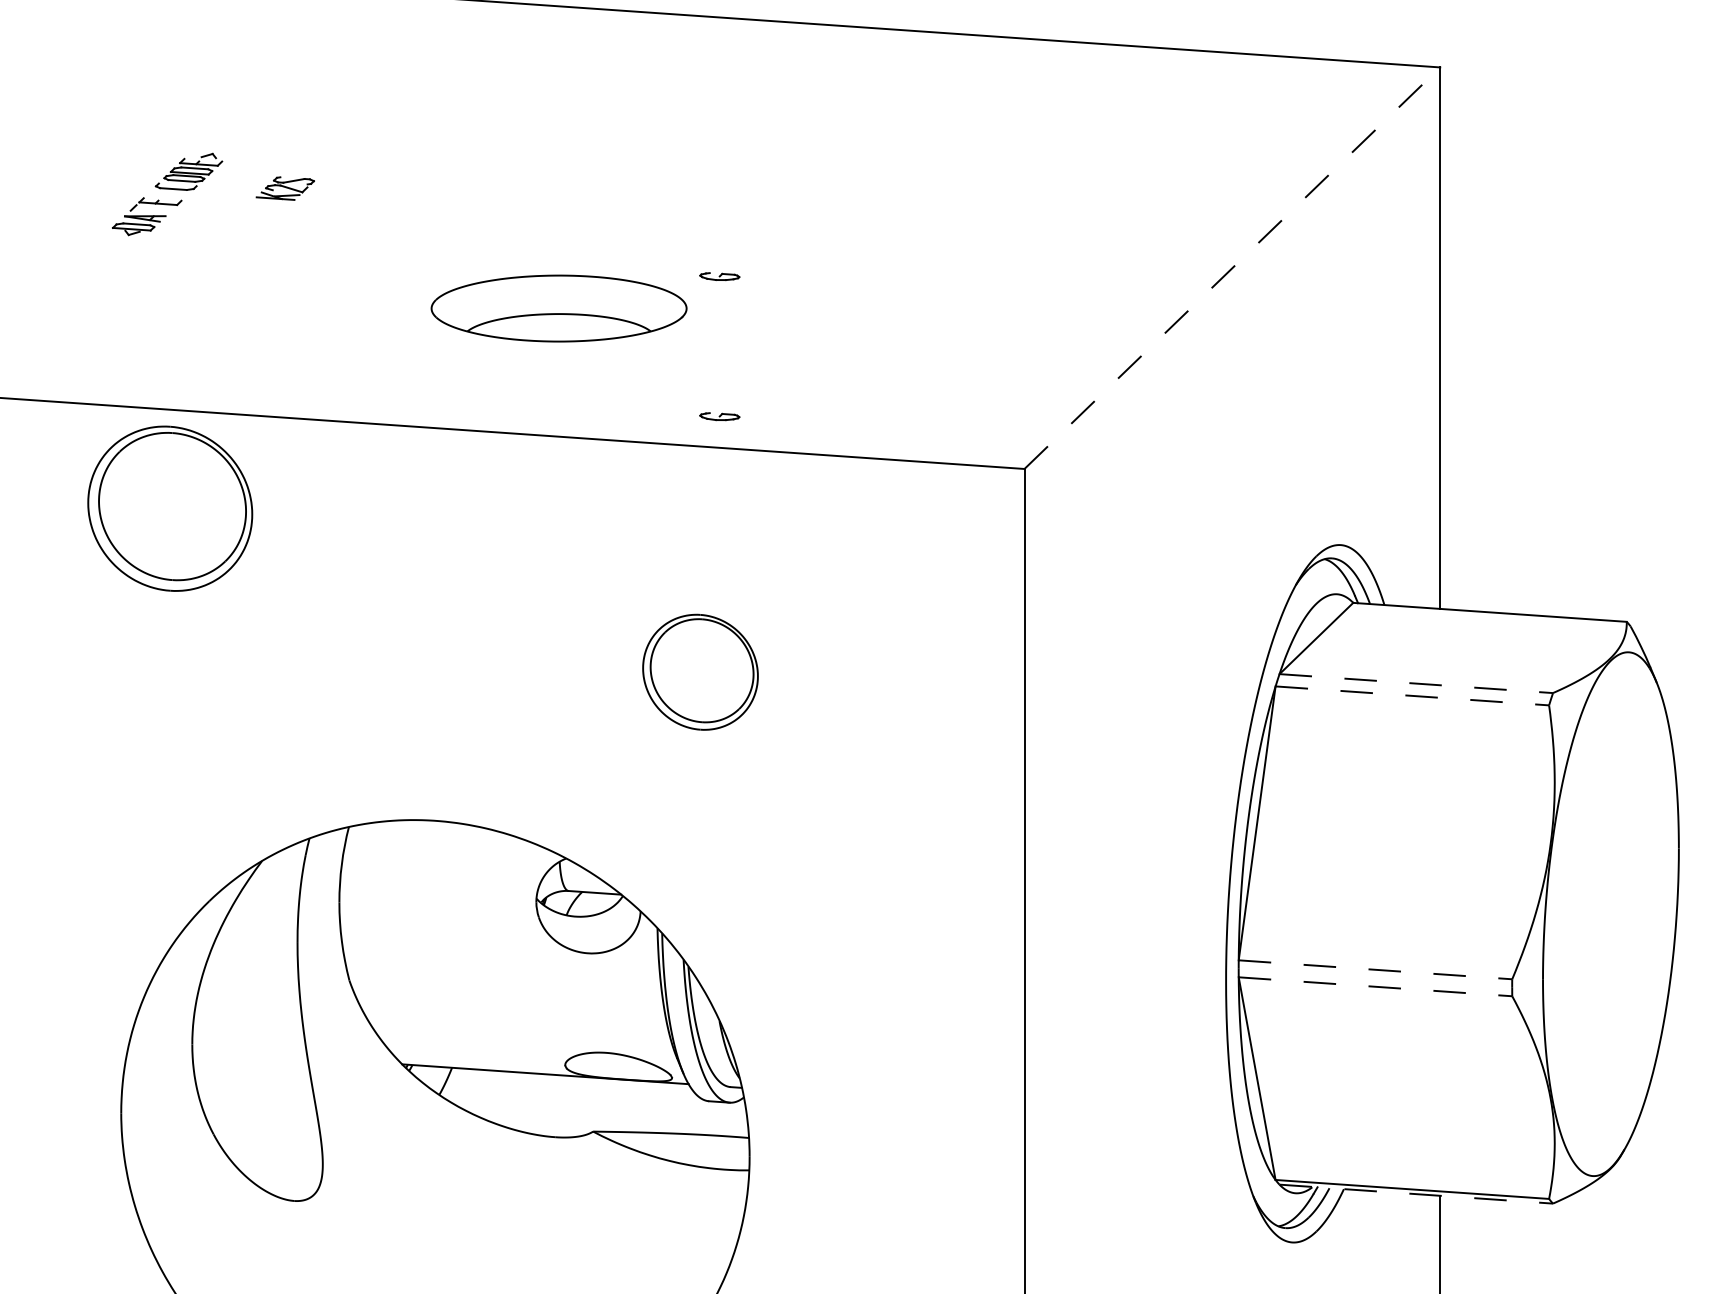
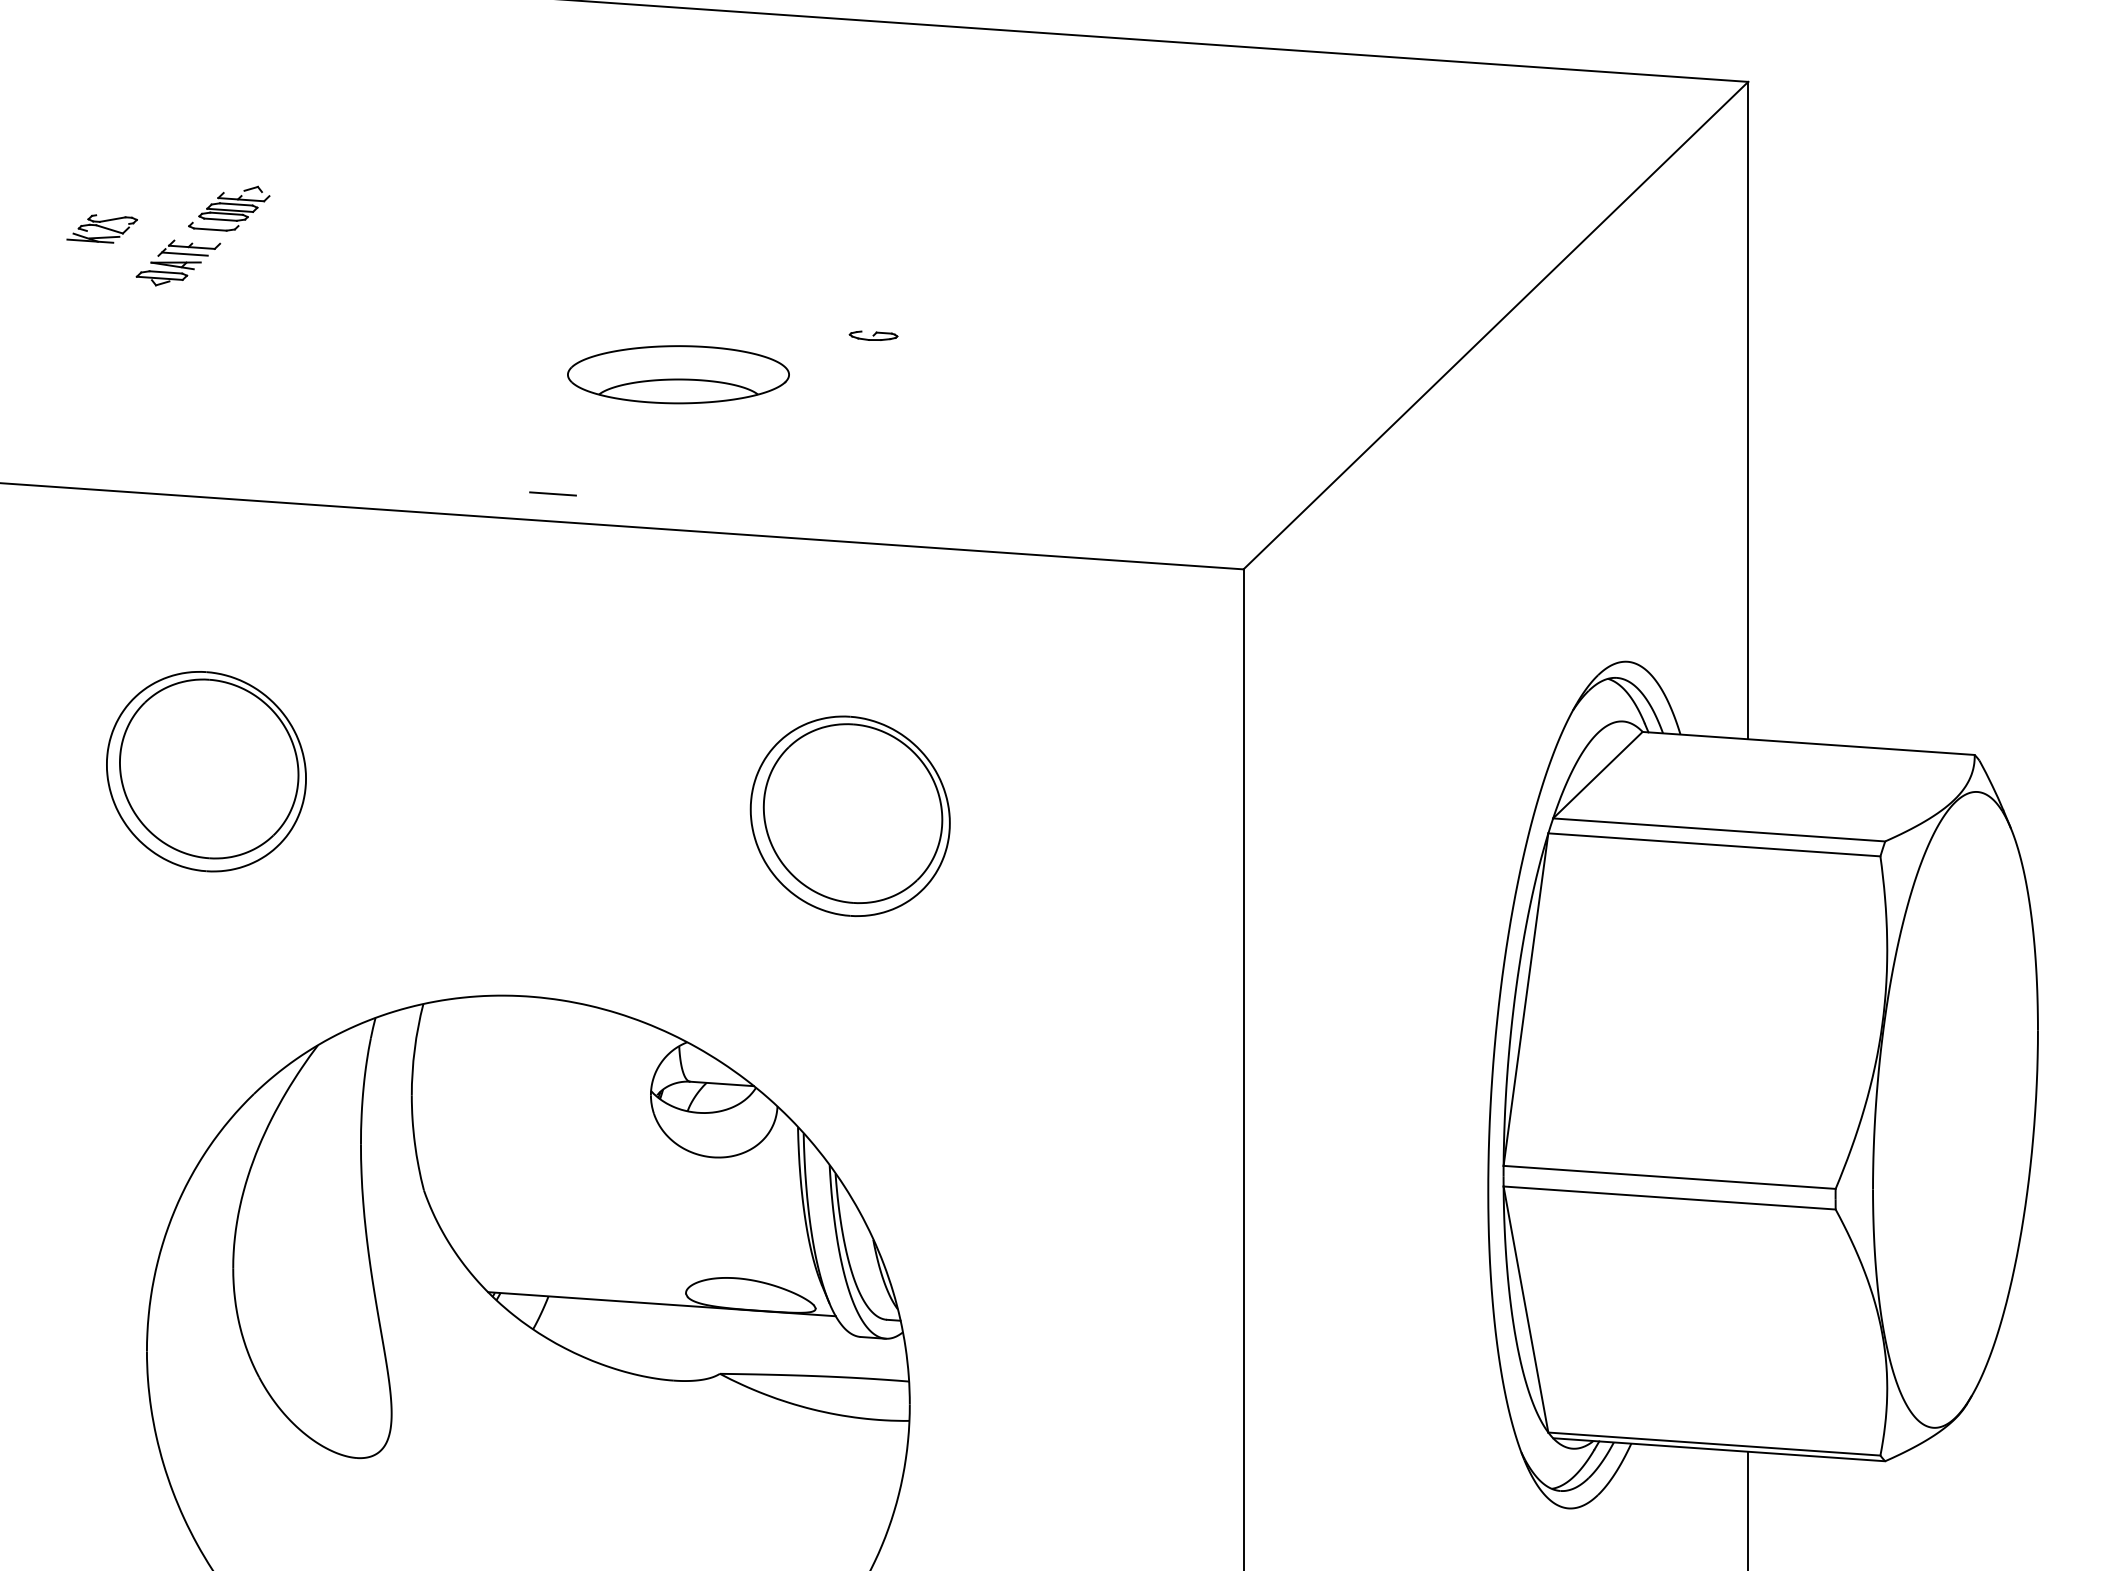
part: (284, 188) -> (101, 228), moved
line: (152, 208) -> (184, 253), added
line: (1232, 268) -> (1495, 325), dashed -> solid
part: (559, 308) -> (678, 374), size x0.71
line: (455, 406) -> (552, 493), added
part: (719, 416) -> (873, 505), removed
part: (170, 508) -> (206, 771), moved
part: (699, 671) -> (849, 815), size x1.43
line: (1416, 683) -> (1719, 829), dashed -> solid
line: (1412, 695) -> (1714, 844), dashed -> solid
line: (1376, 969) -> (1670, 1177), dashed -> solid
line: (1376, 987) -> (1670, 1198), dashed -> solid
line: (1416, 1193) -> (1719, 1449), dashed -> solid

